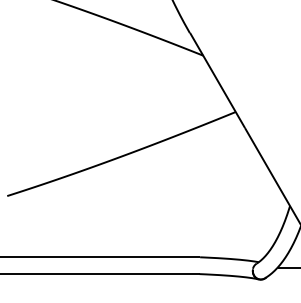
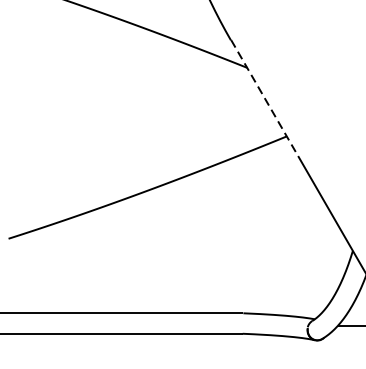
line: (217, 80) -> (264, 98), solid -> dashed

